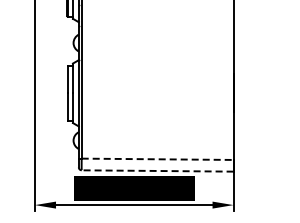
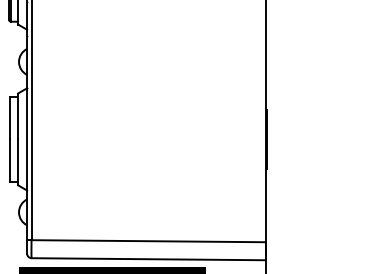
line: (157, 159) -> (148, 241), dashed -> solid
line: (157, 170) -> (148, 258), dashed -> solid

